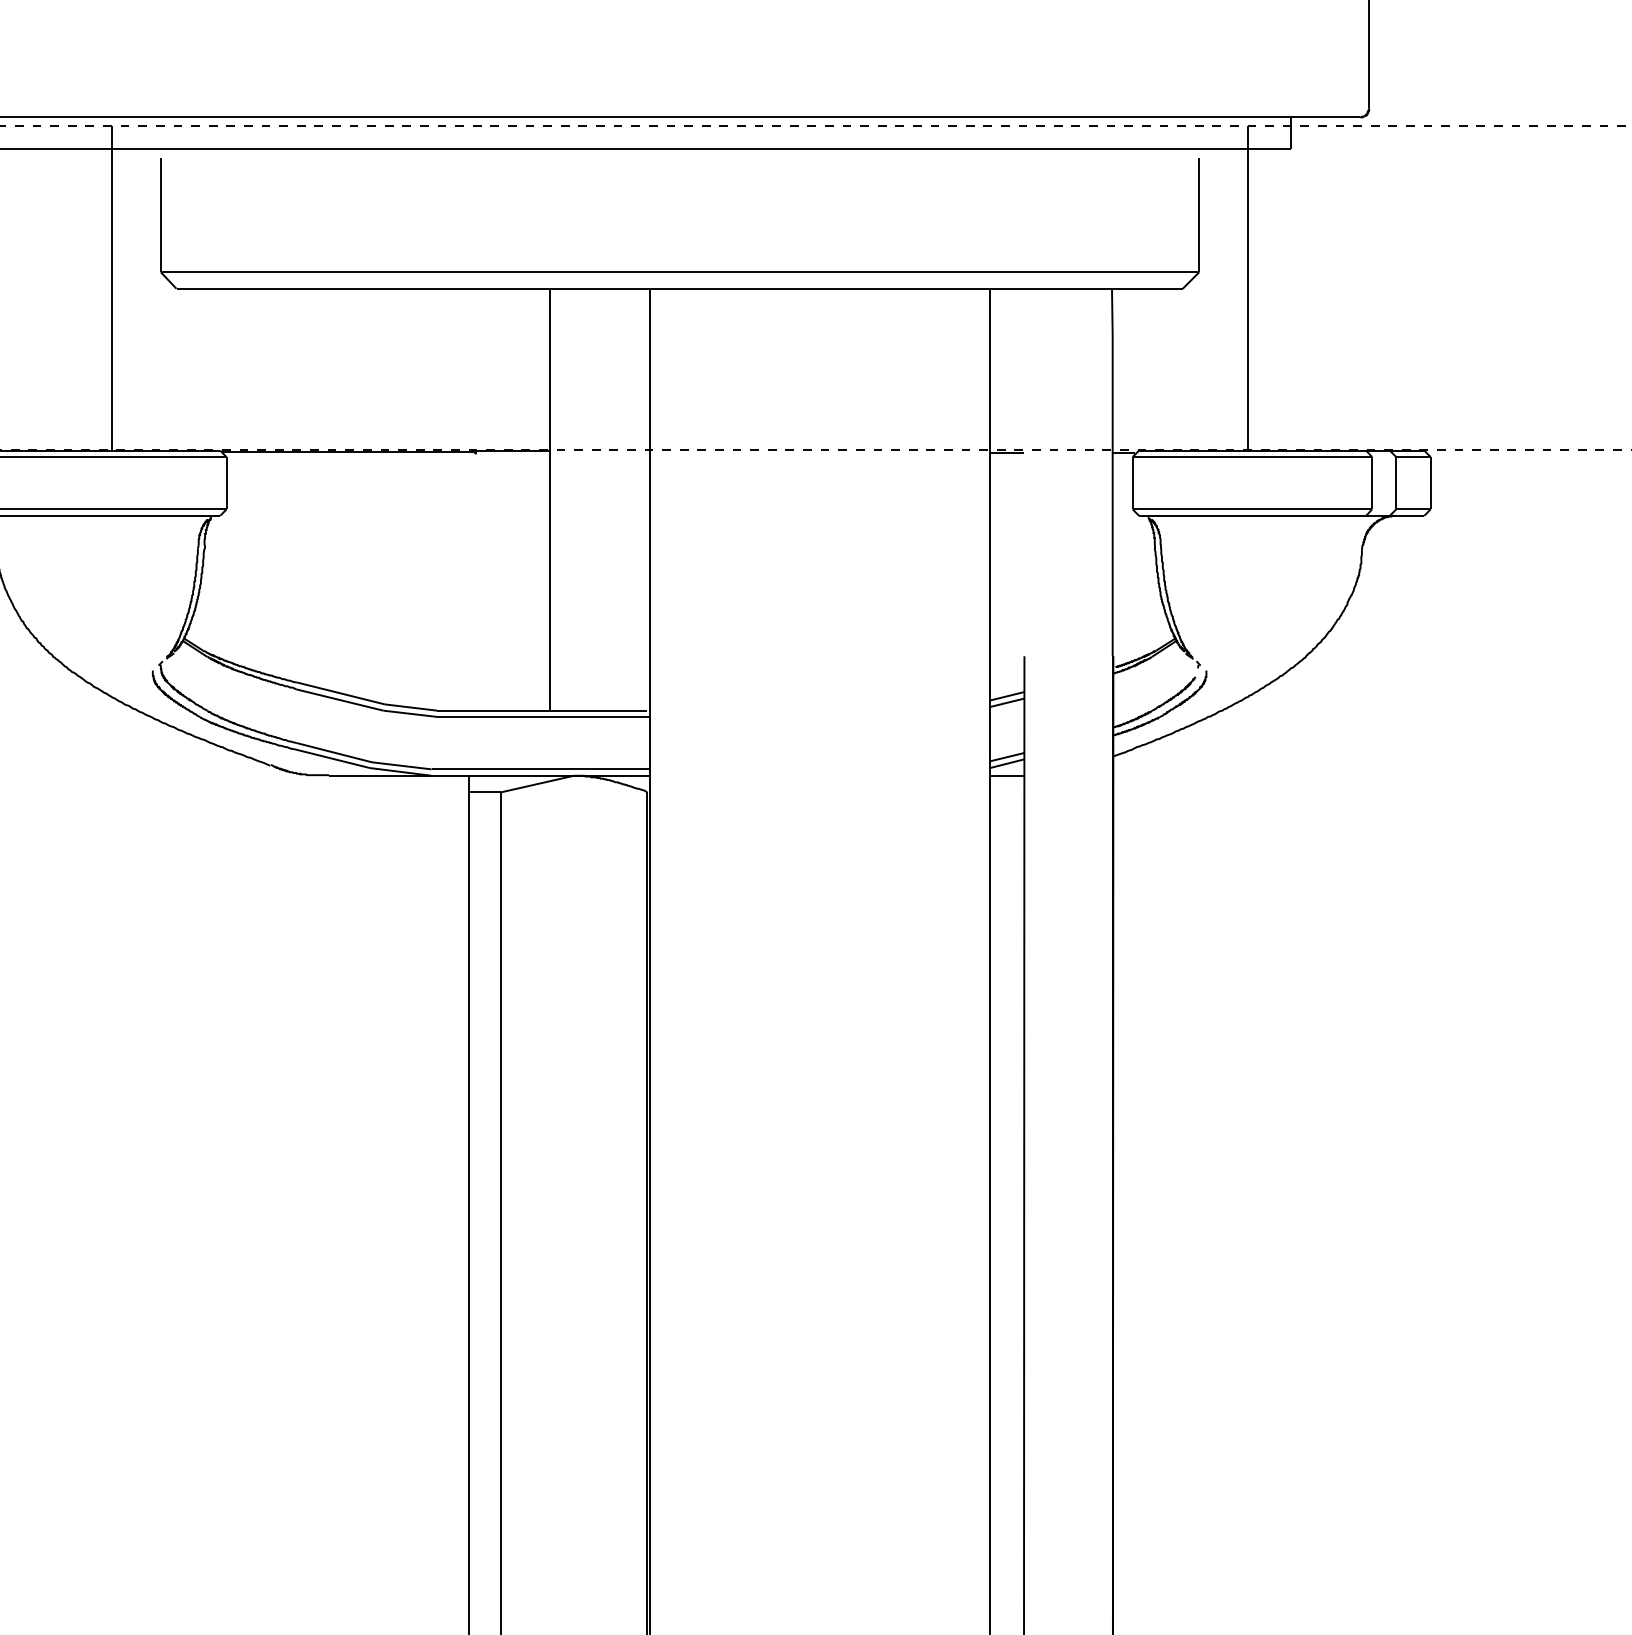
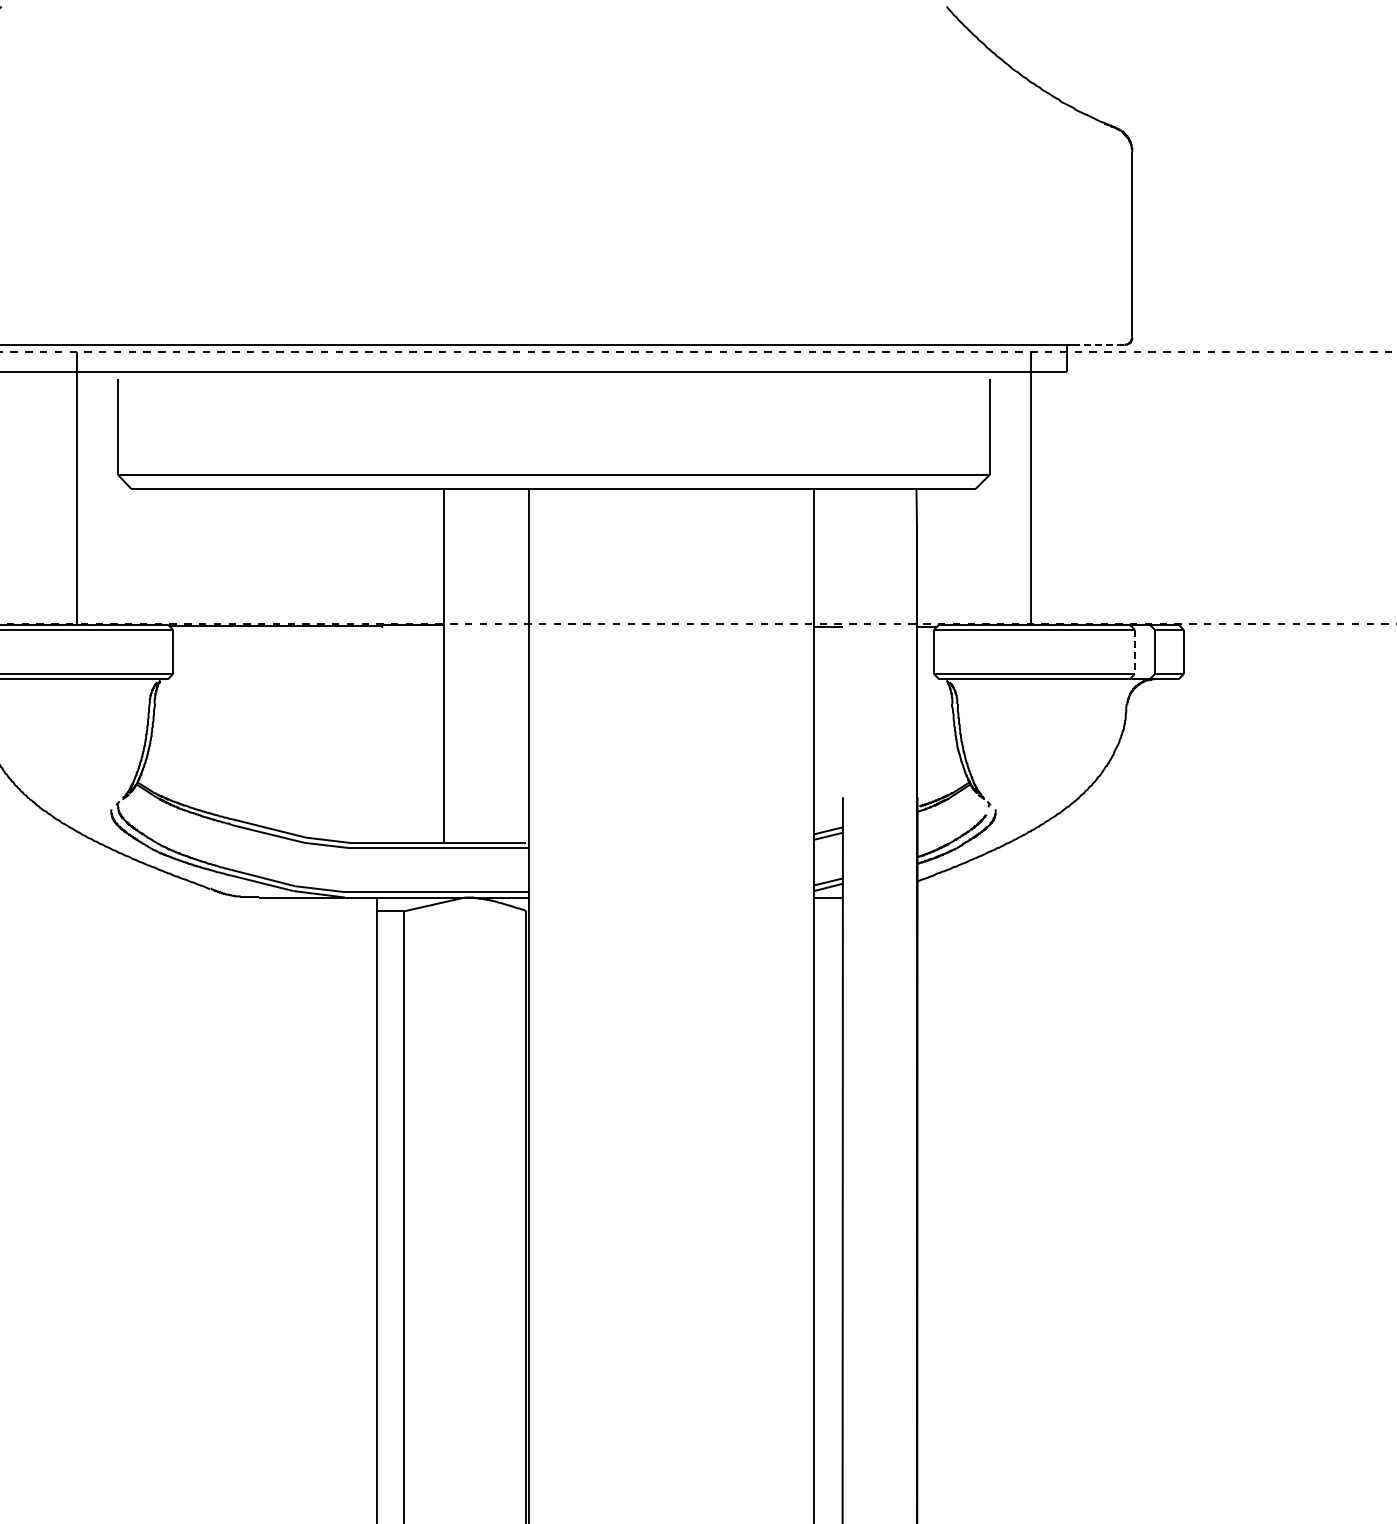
line: (1332, 116) -> (1101, 344), solid -> dashed
line: (1371, 482) -> (1134, 651), solid -> dashed

